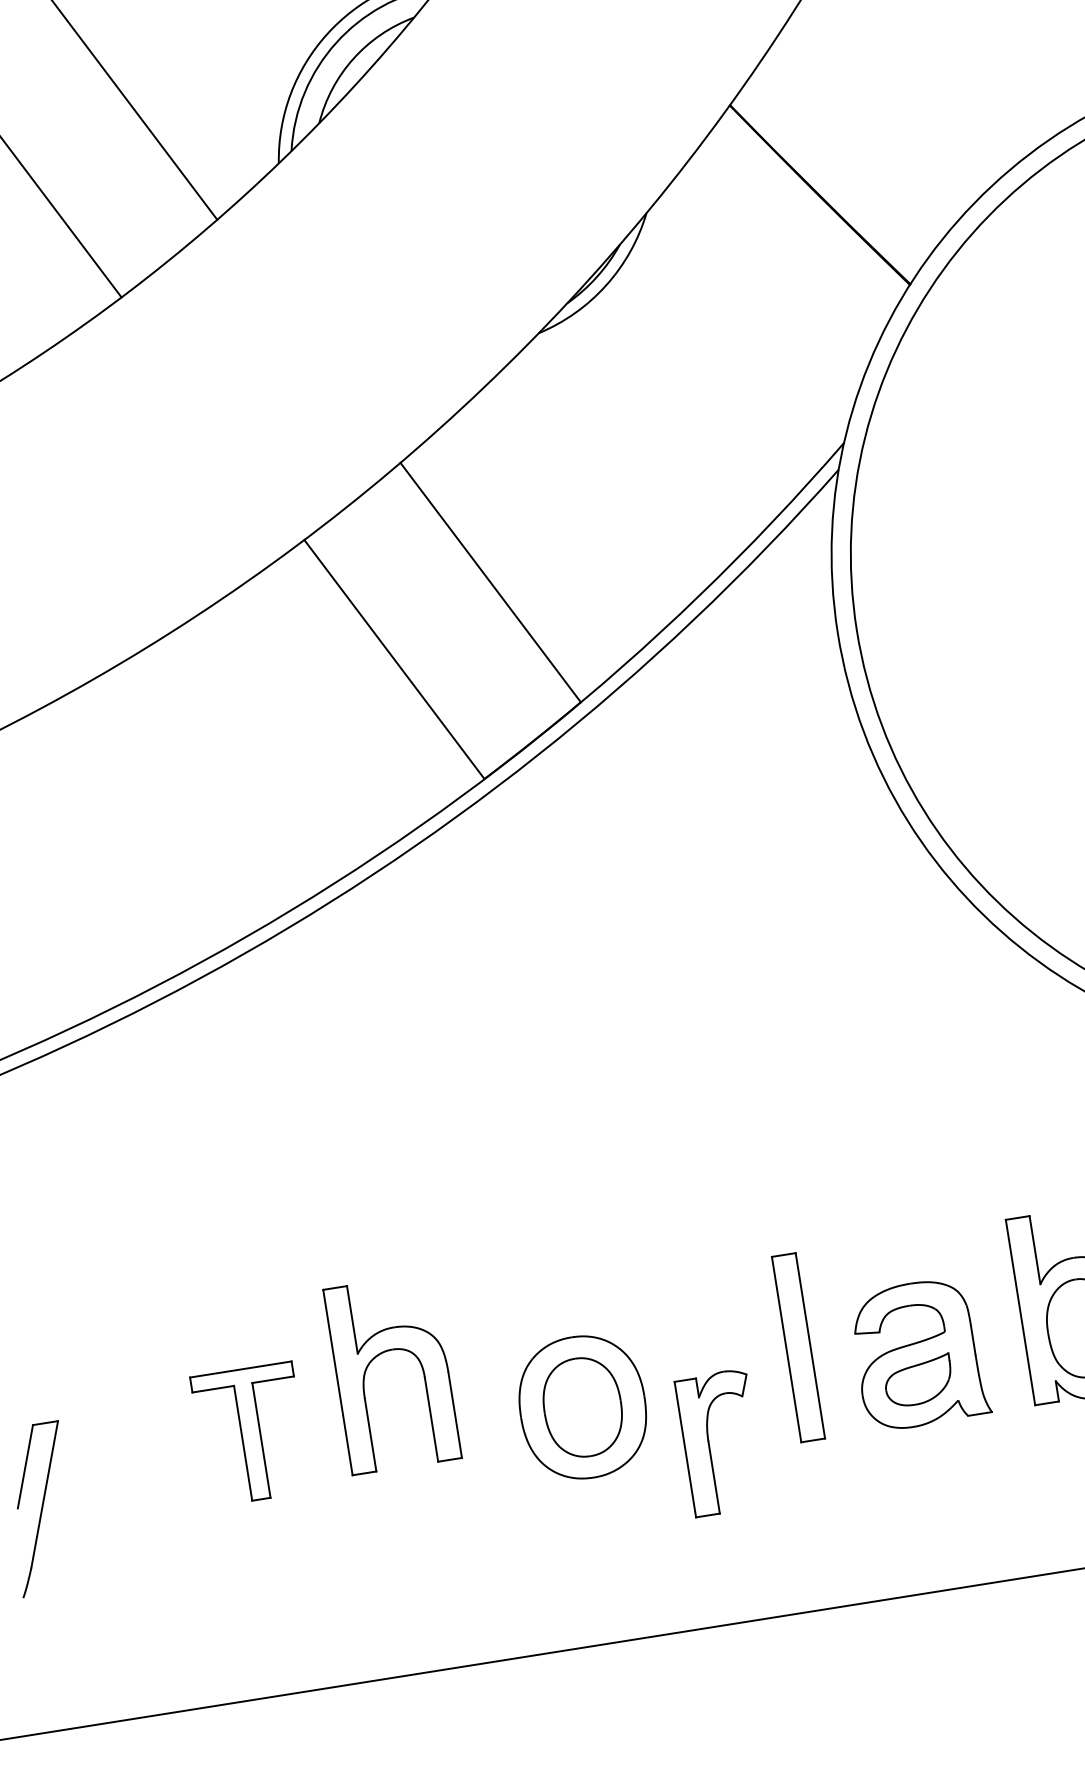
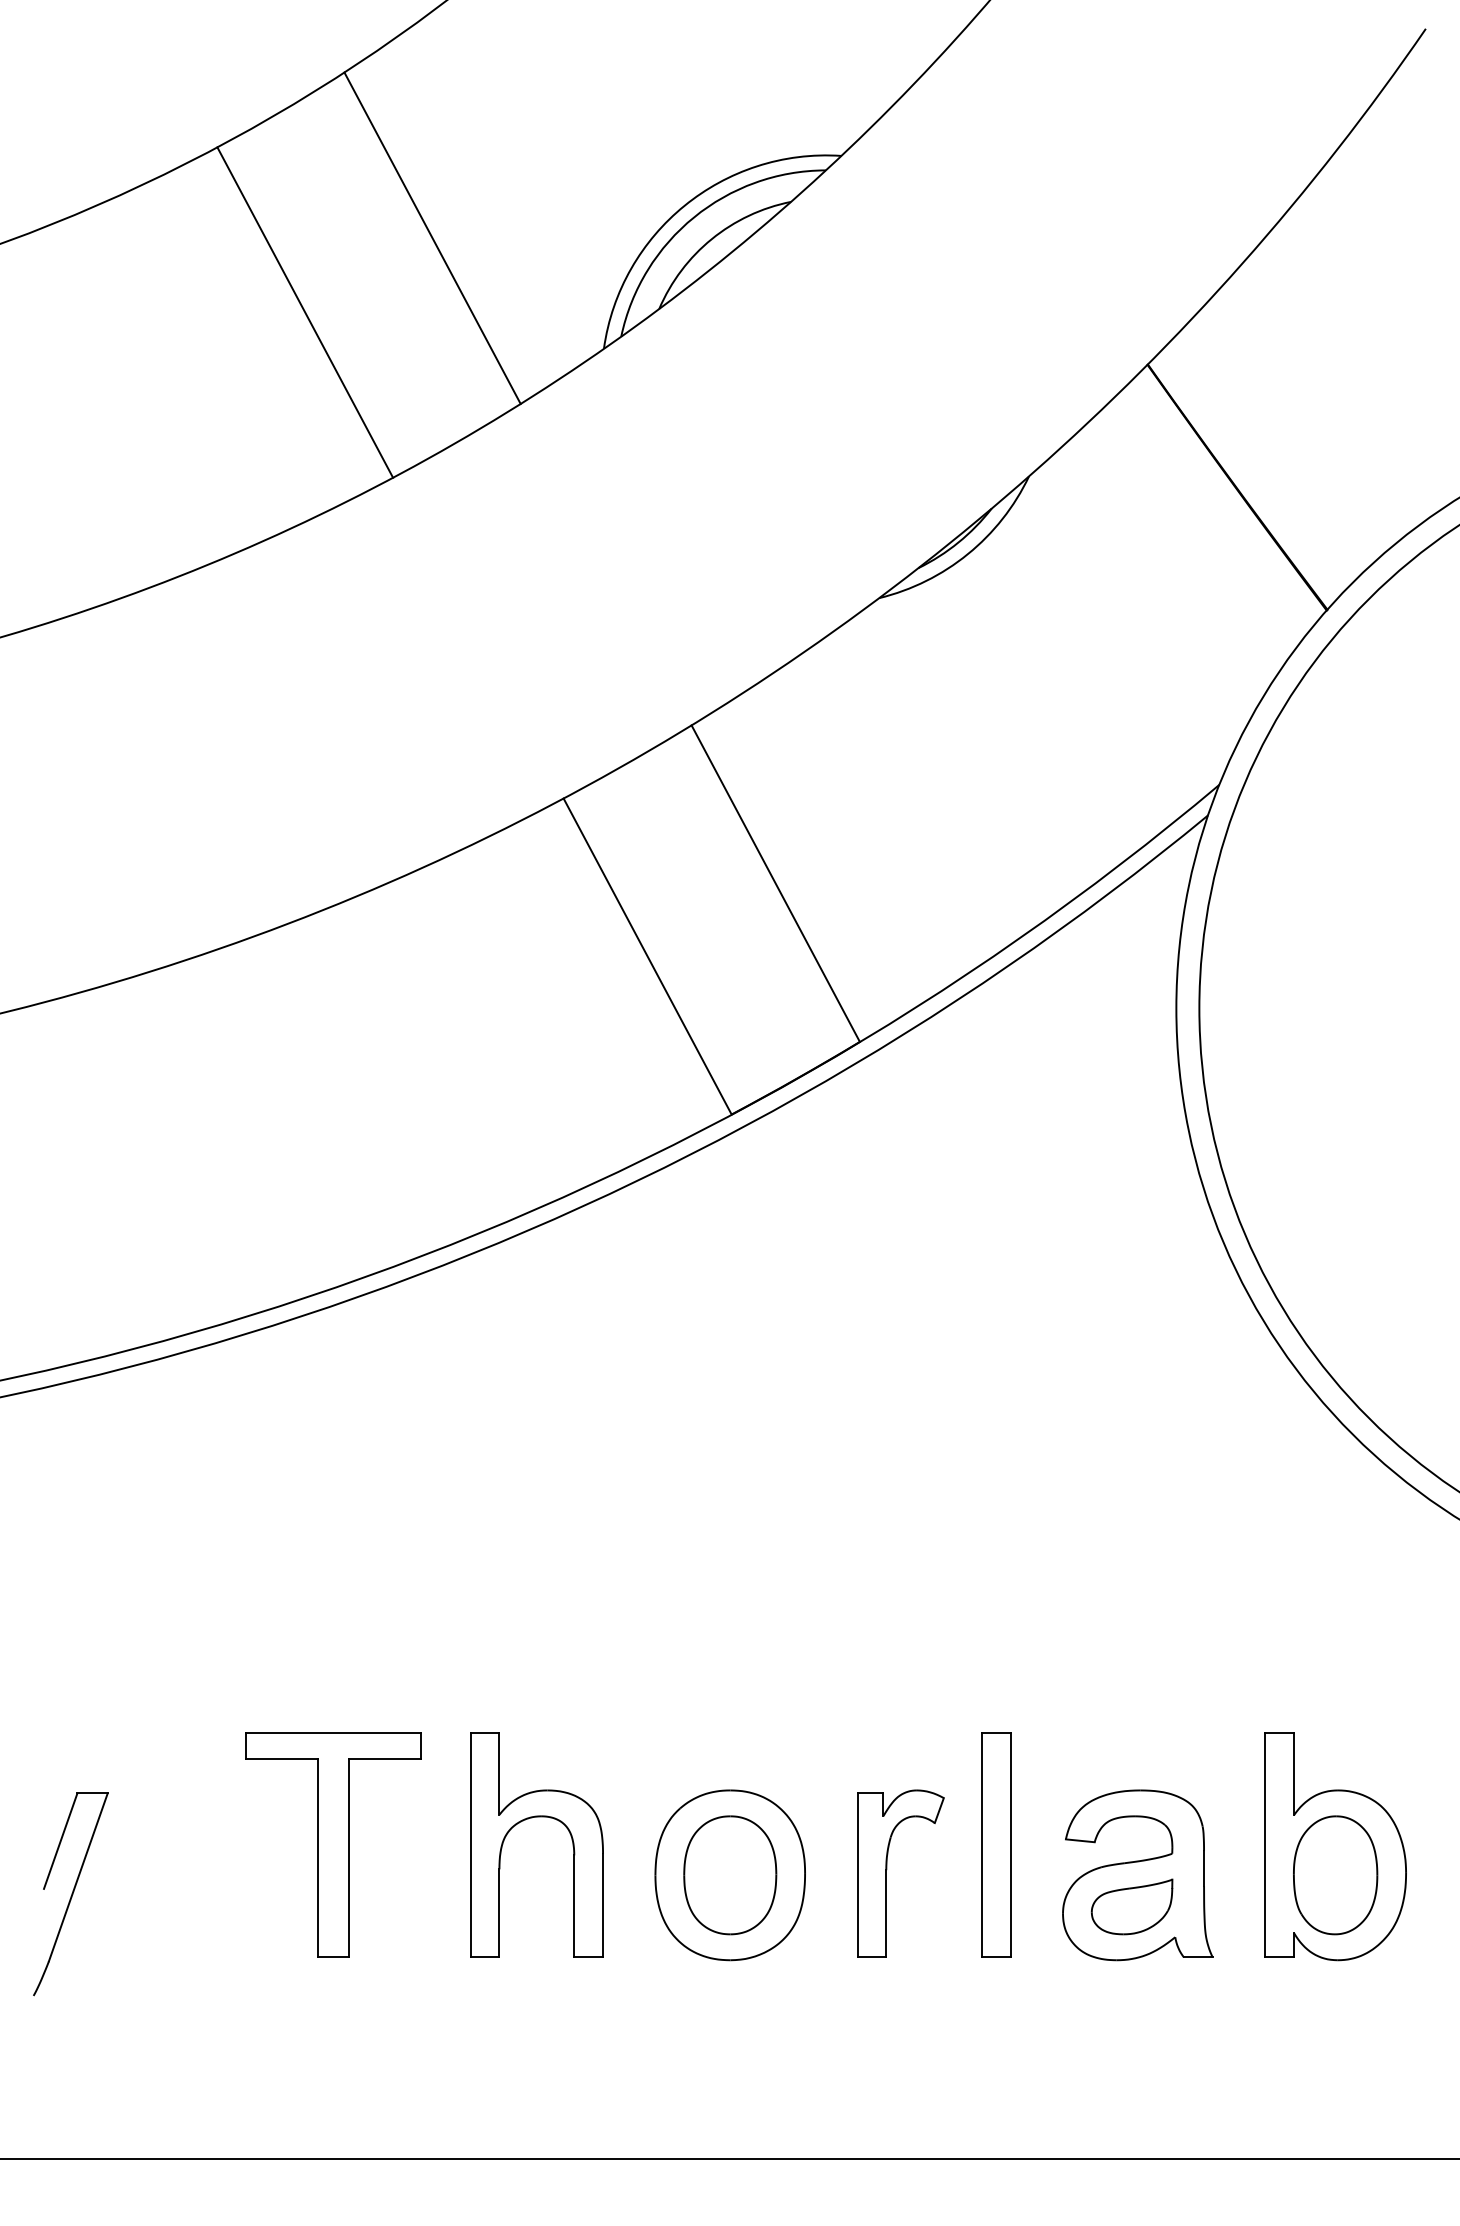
part: (382, 1353) -> (528, 1819), moved
part: (251, 1433) -> (333, 1844), size x1.43
part: (709, 1440) -> (887, 1869), moved

